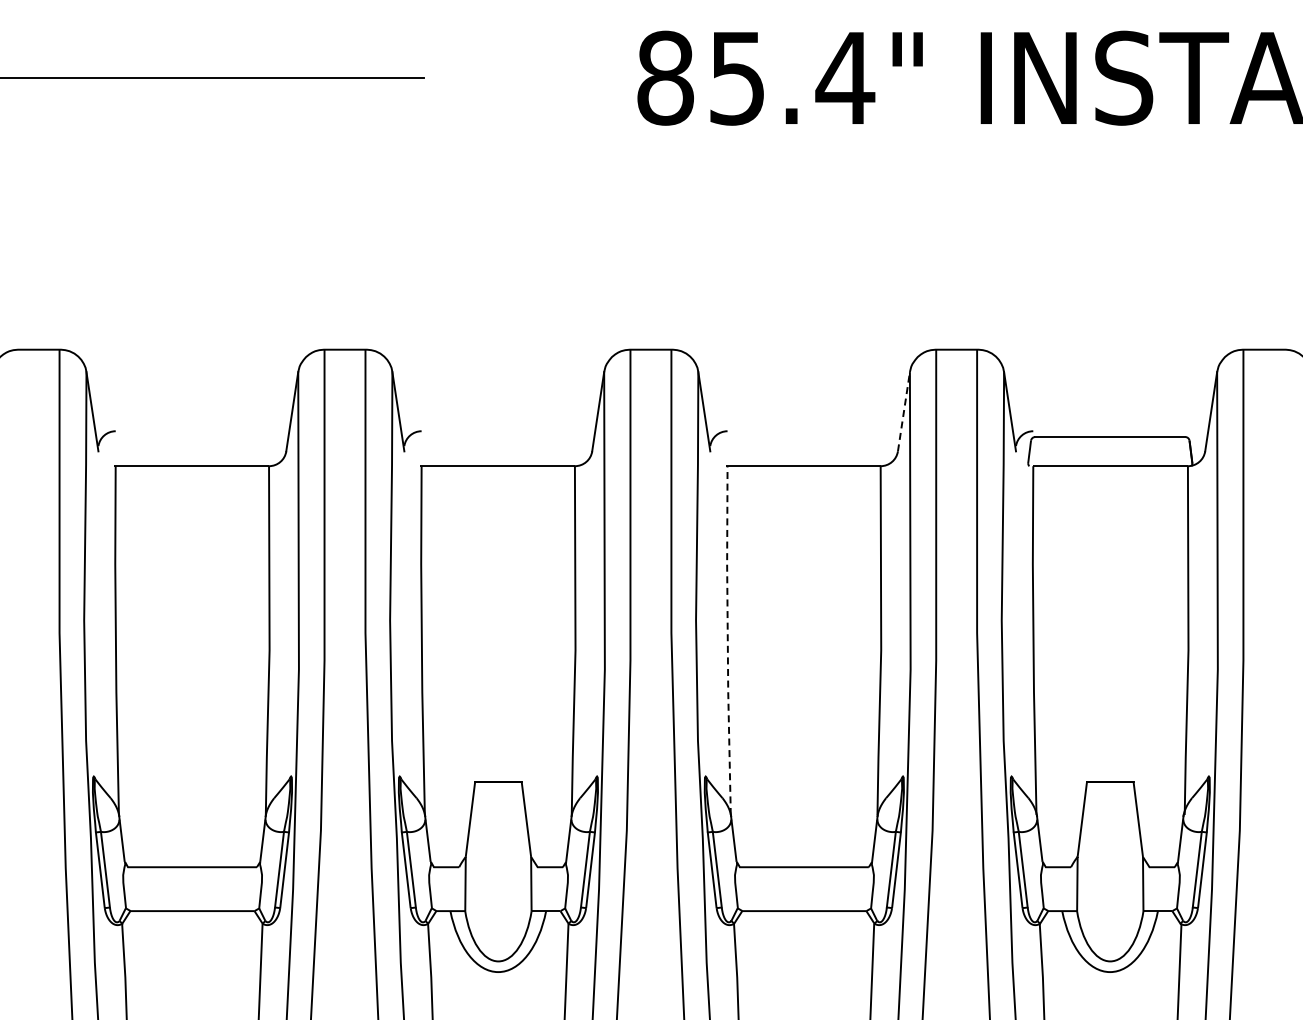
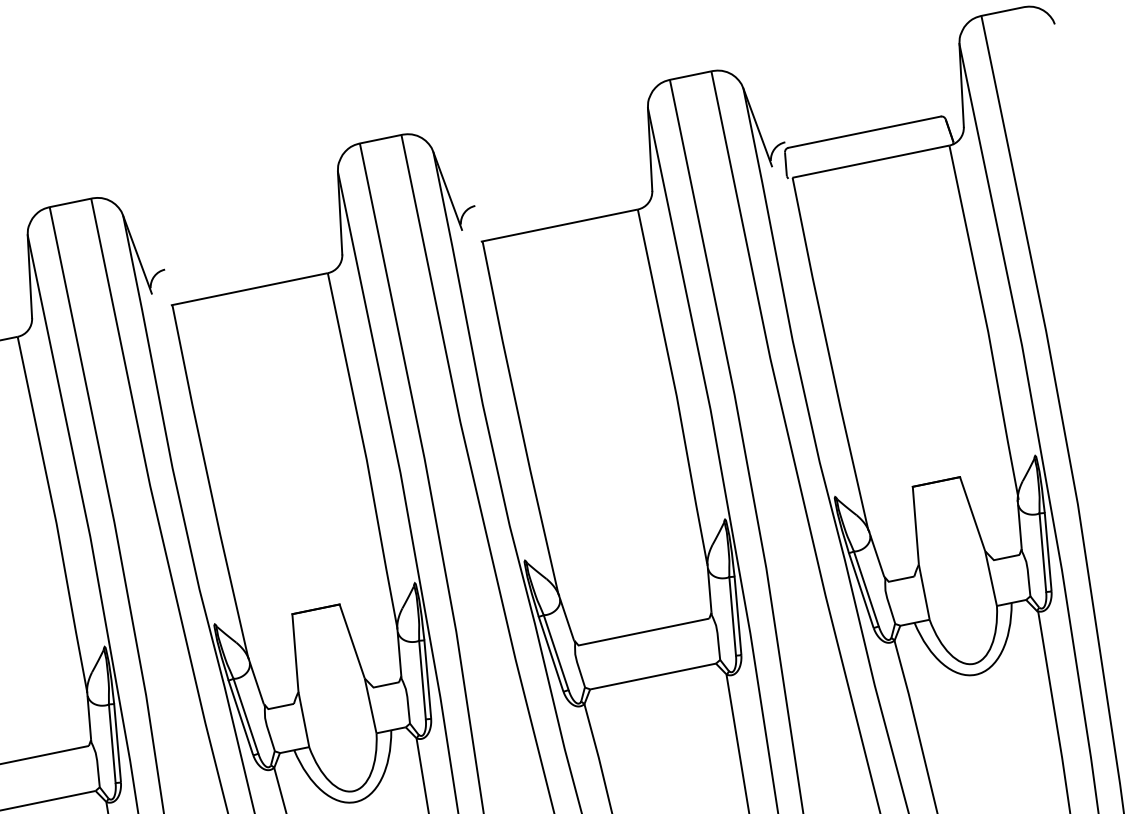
line: (904, 411) -> (650, 149), dashed -> solid
line: (727, 640) -> (518, 418), dashed -> solid

